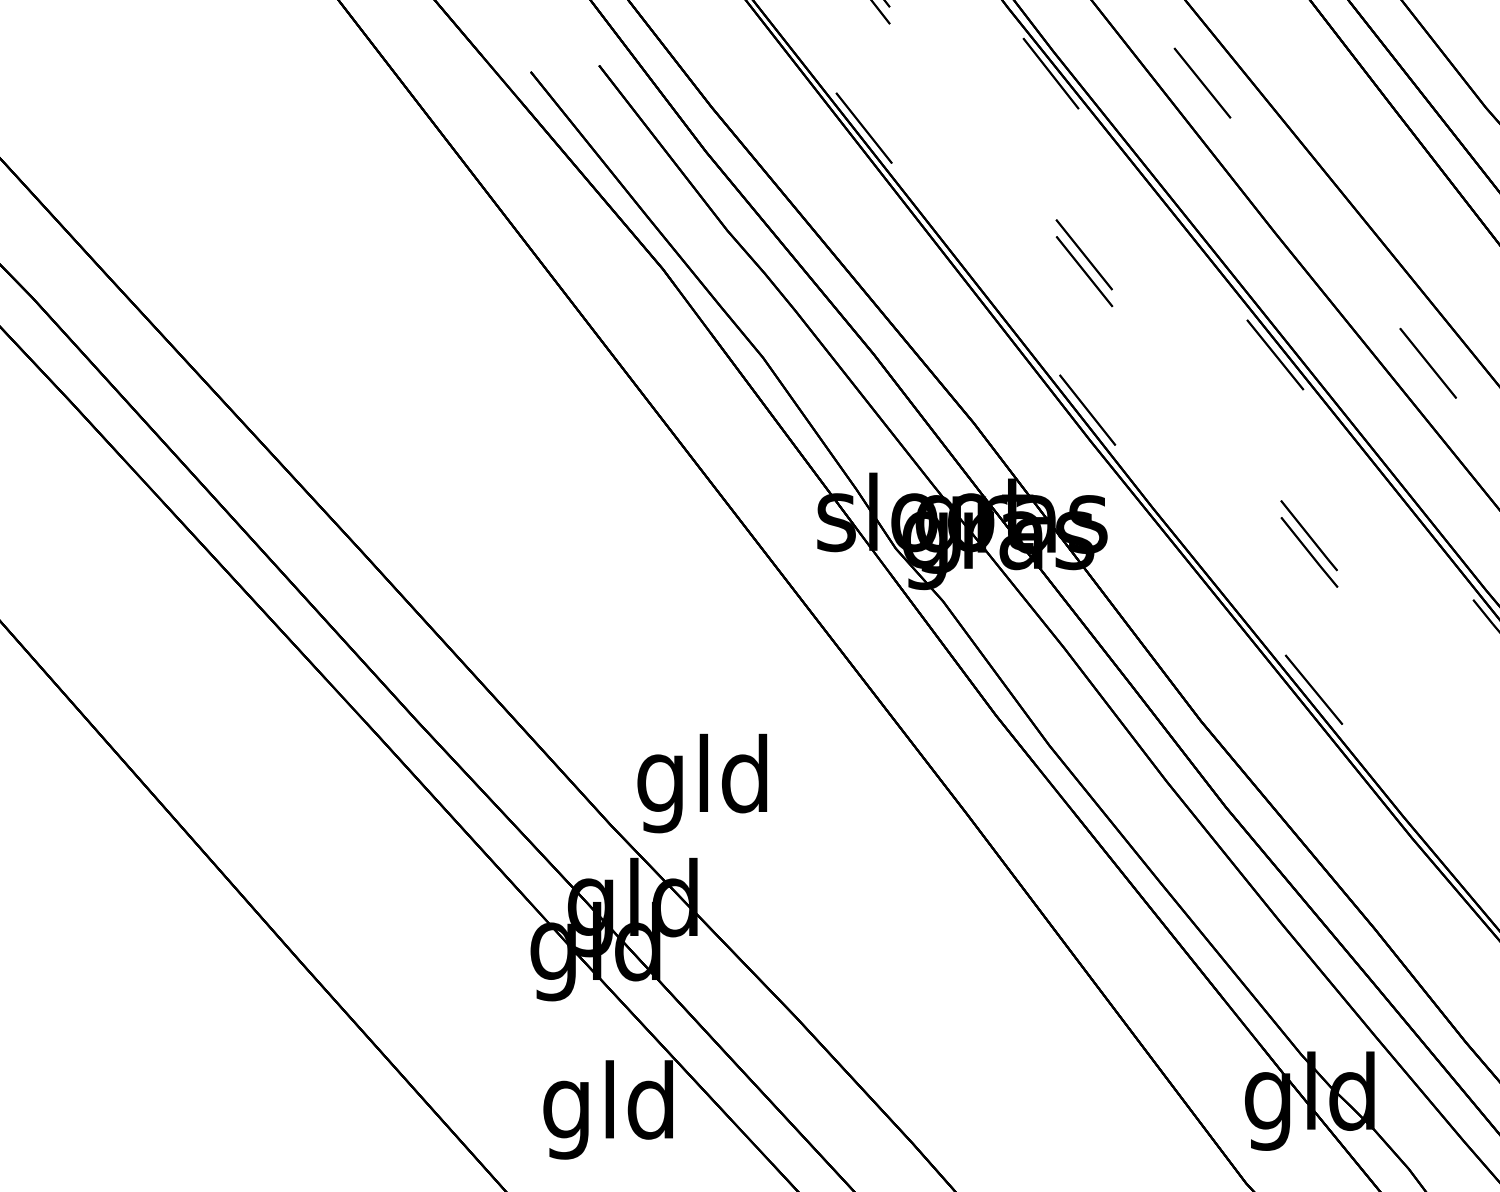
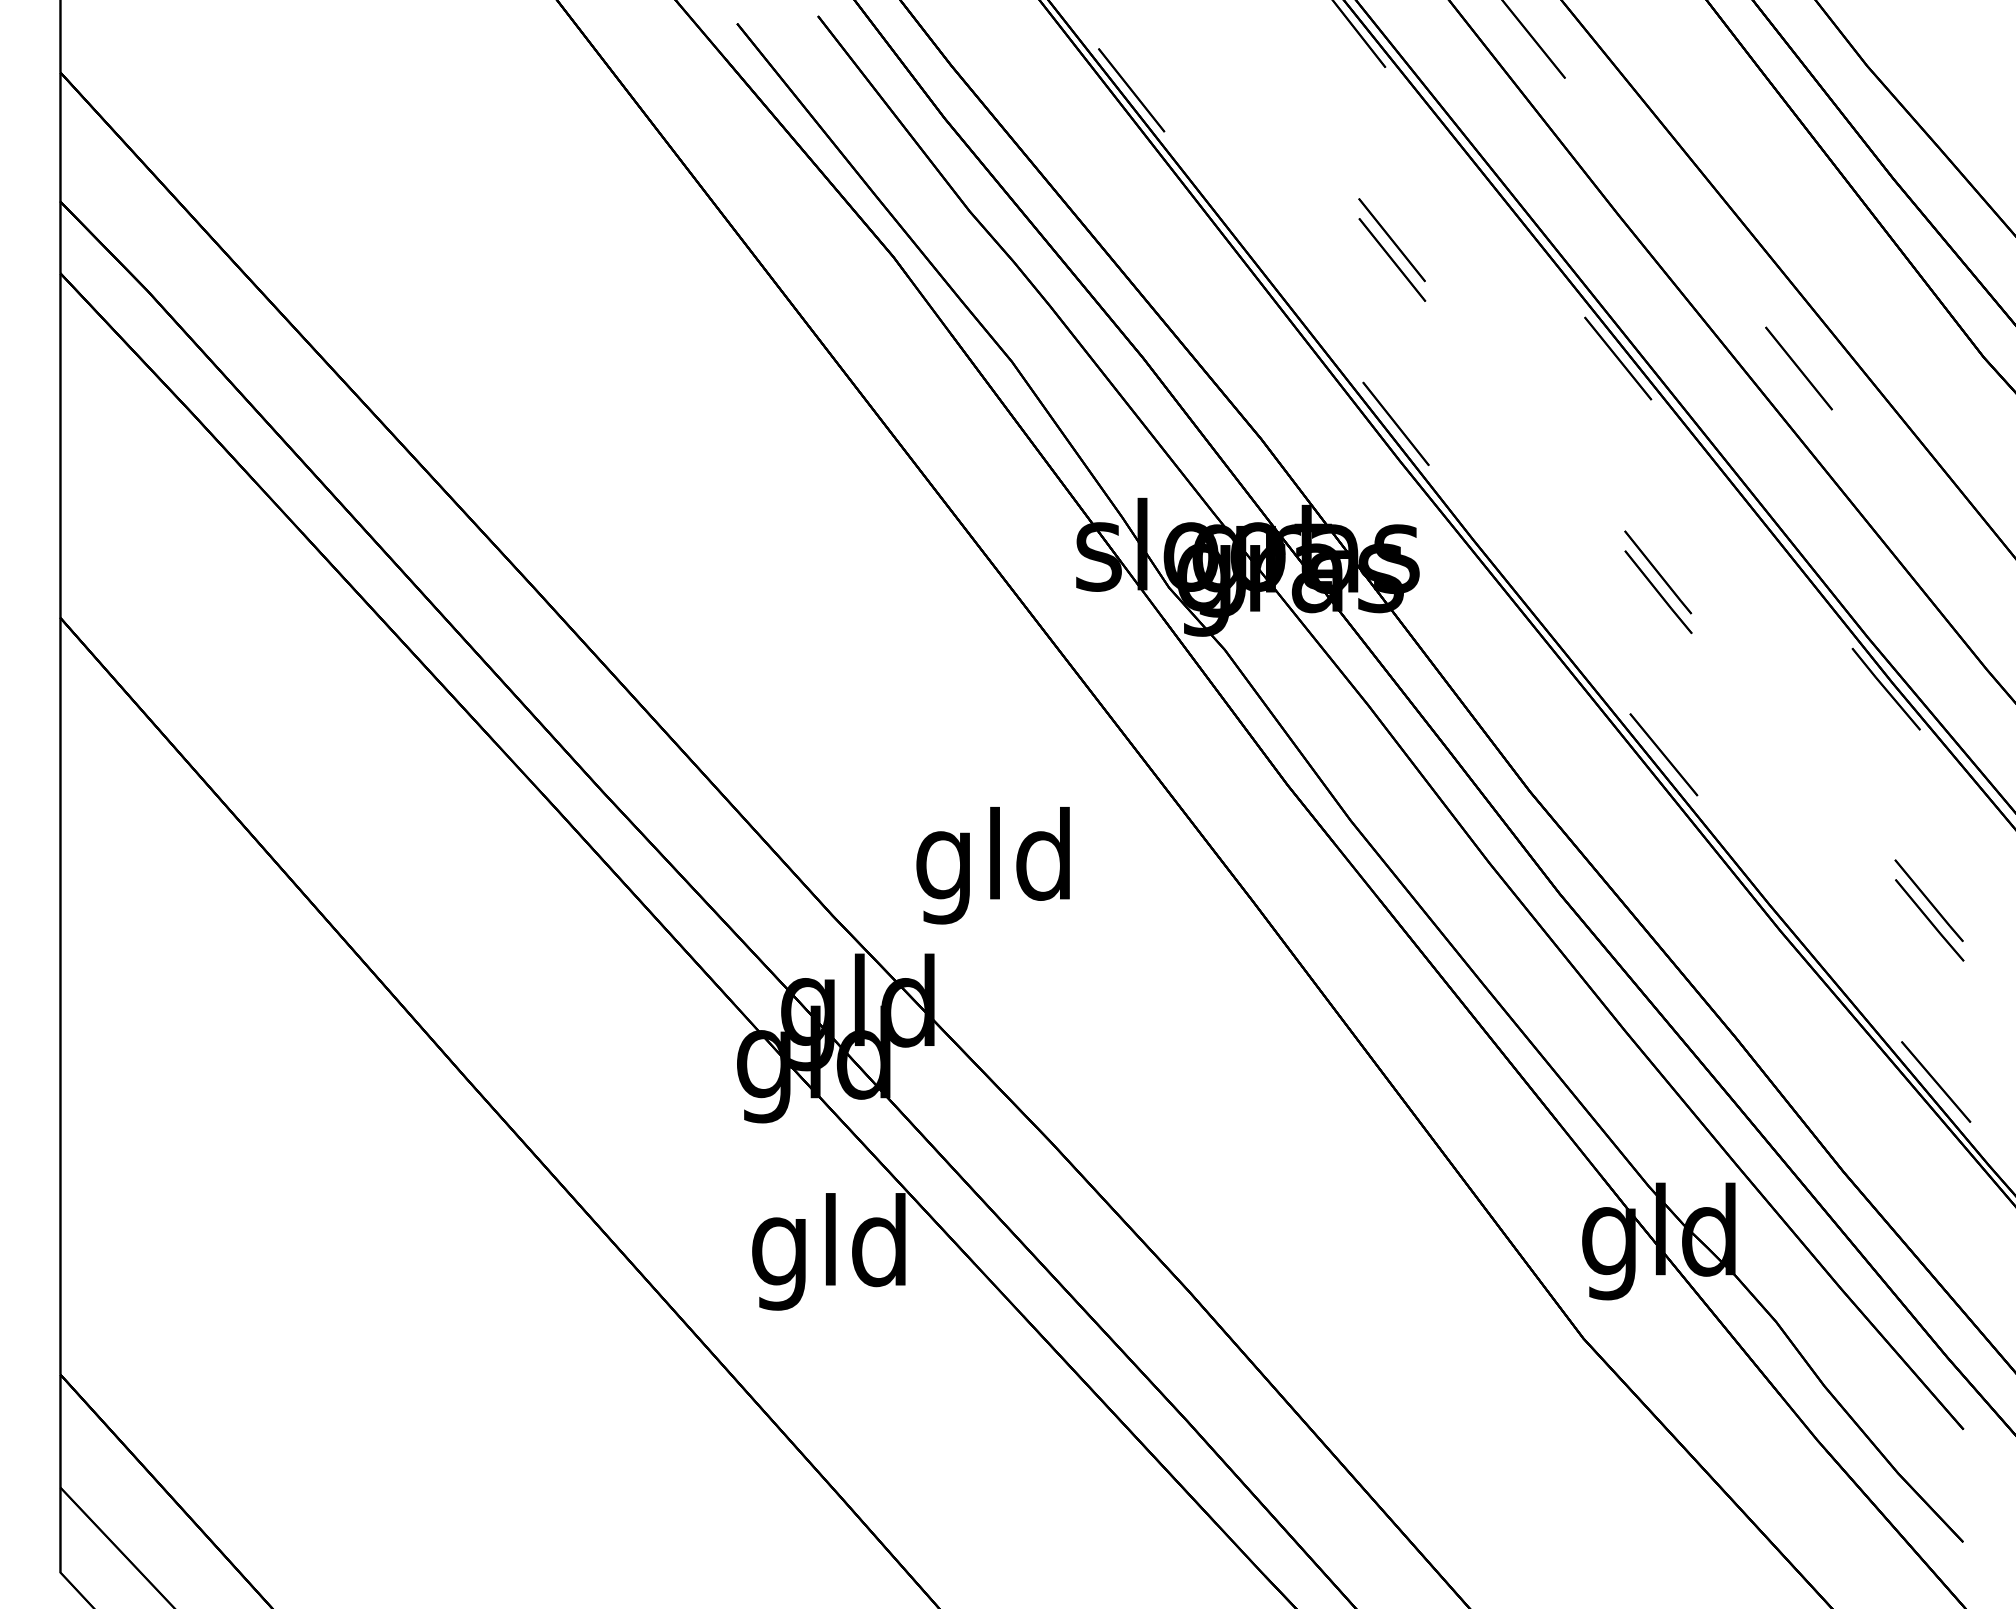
text: (701, 783) -> (992, 865), moved

